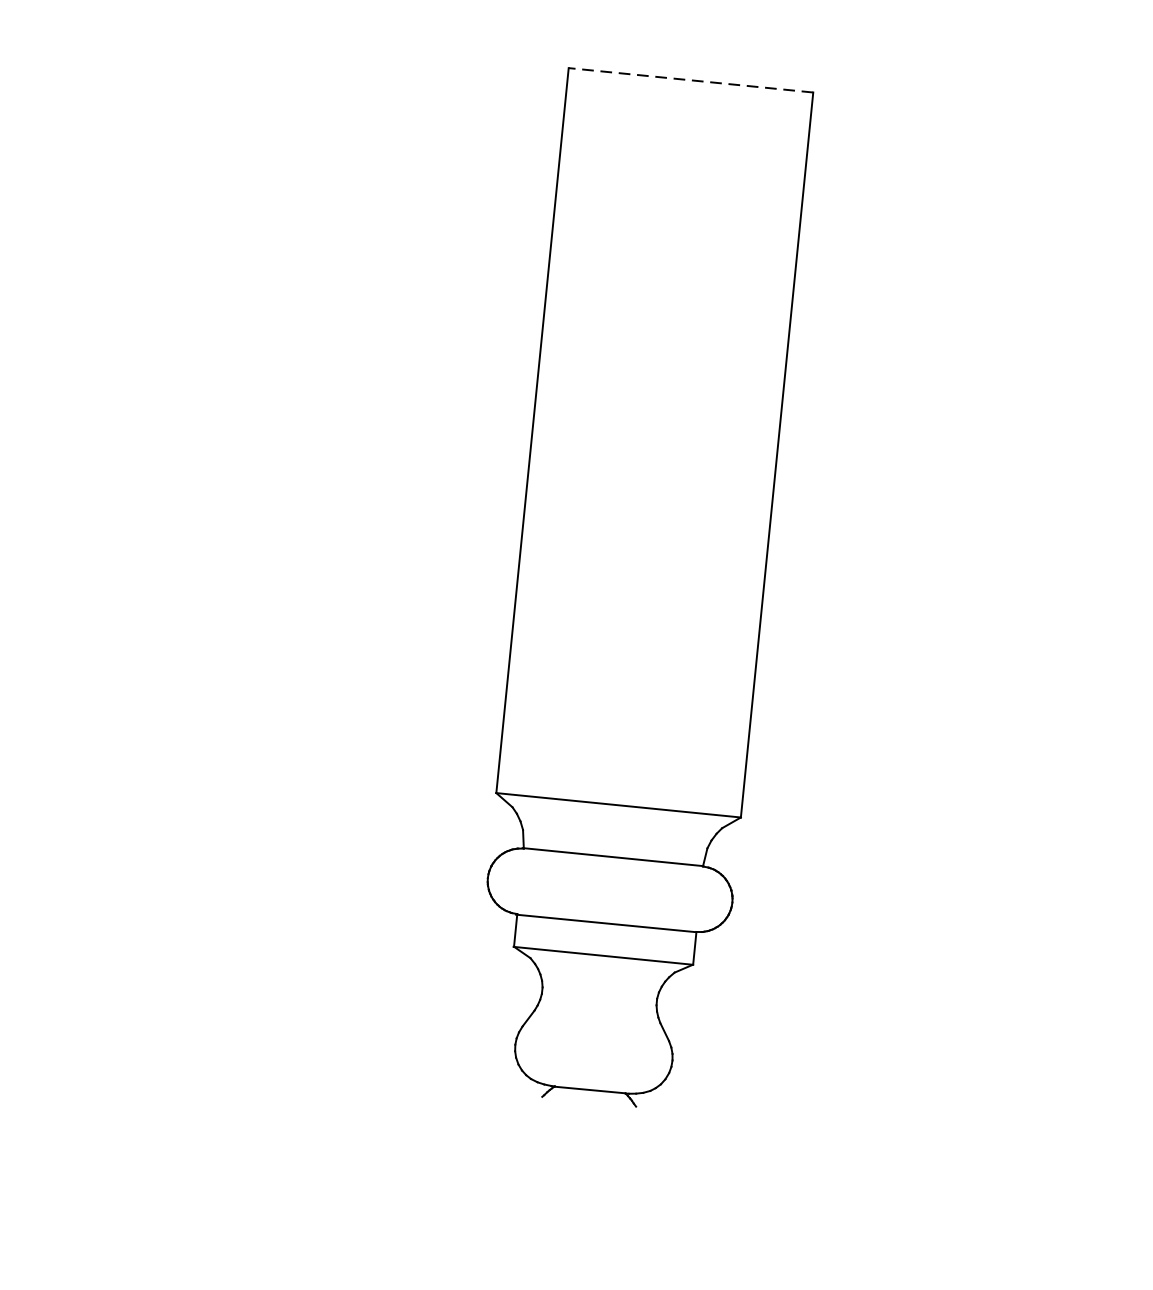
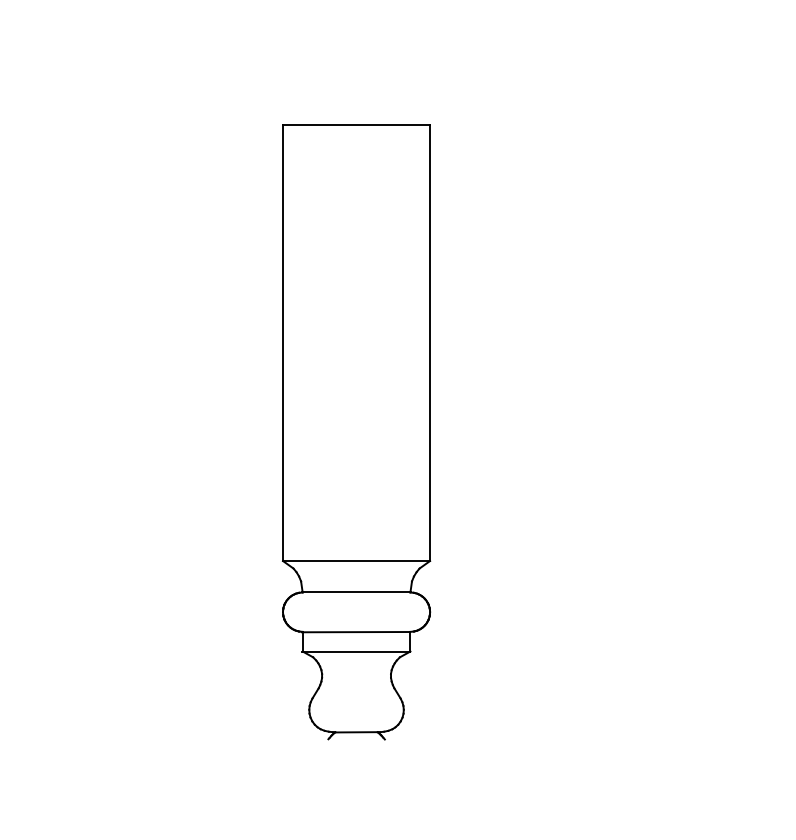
line: (690, 79) -> (356, 124), dashed -> solid

